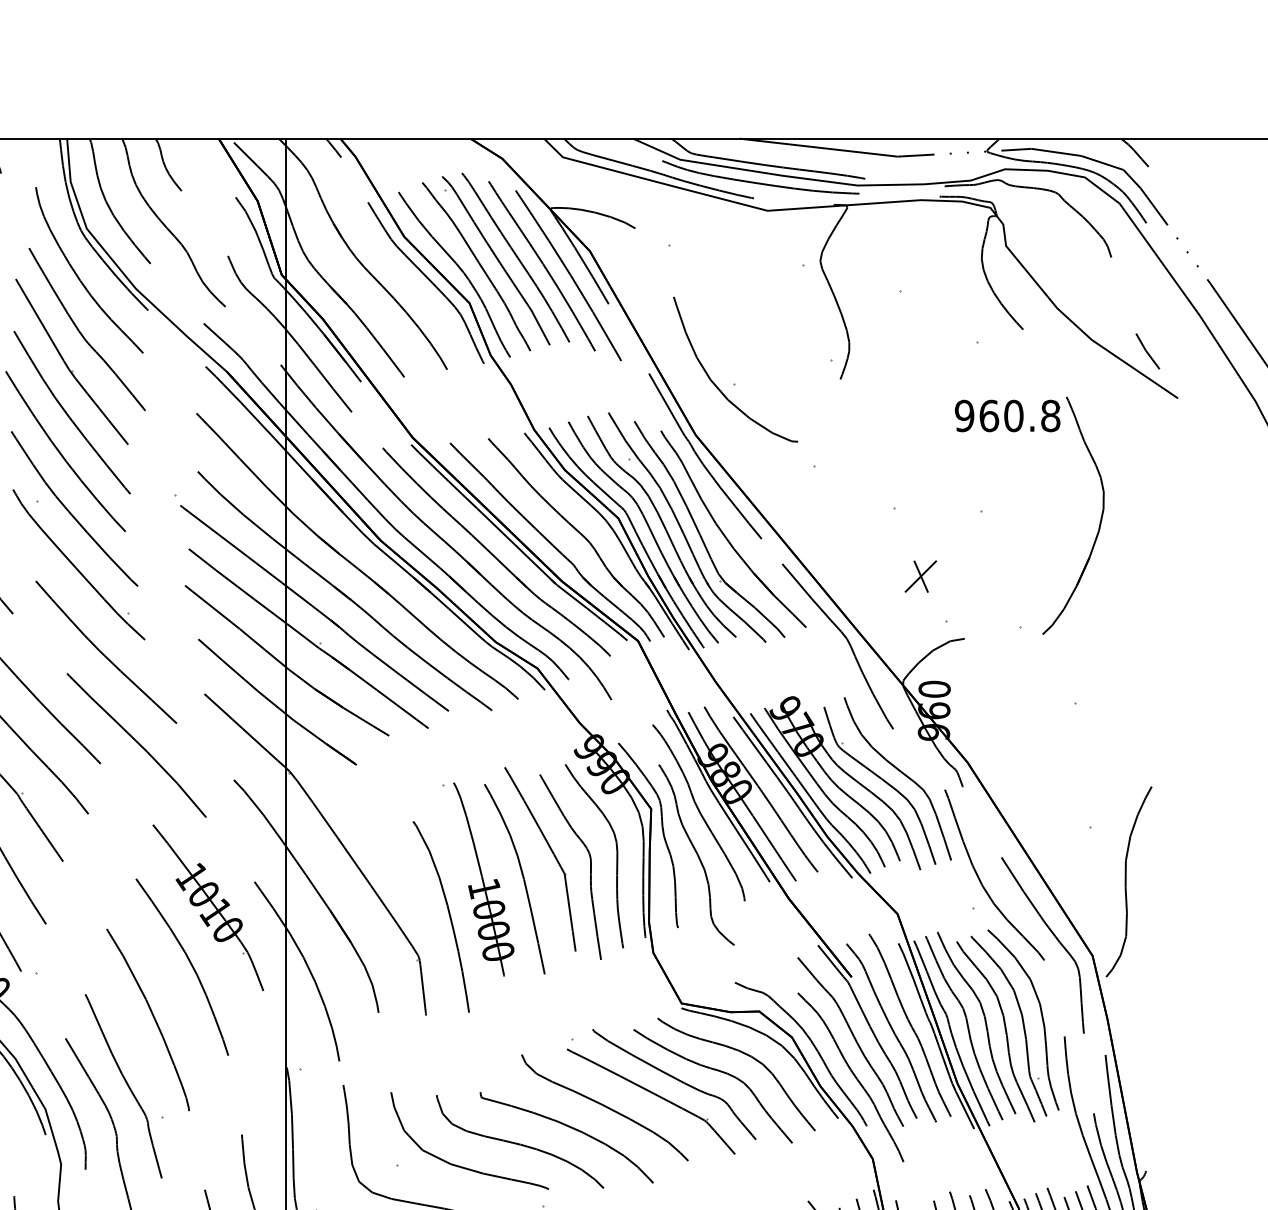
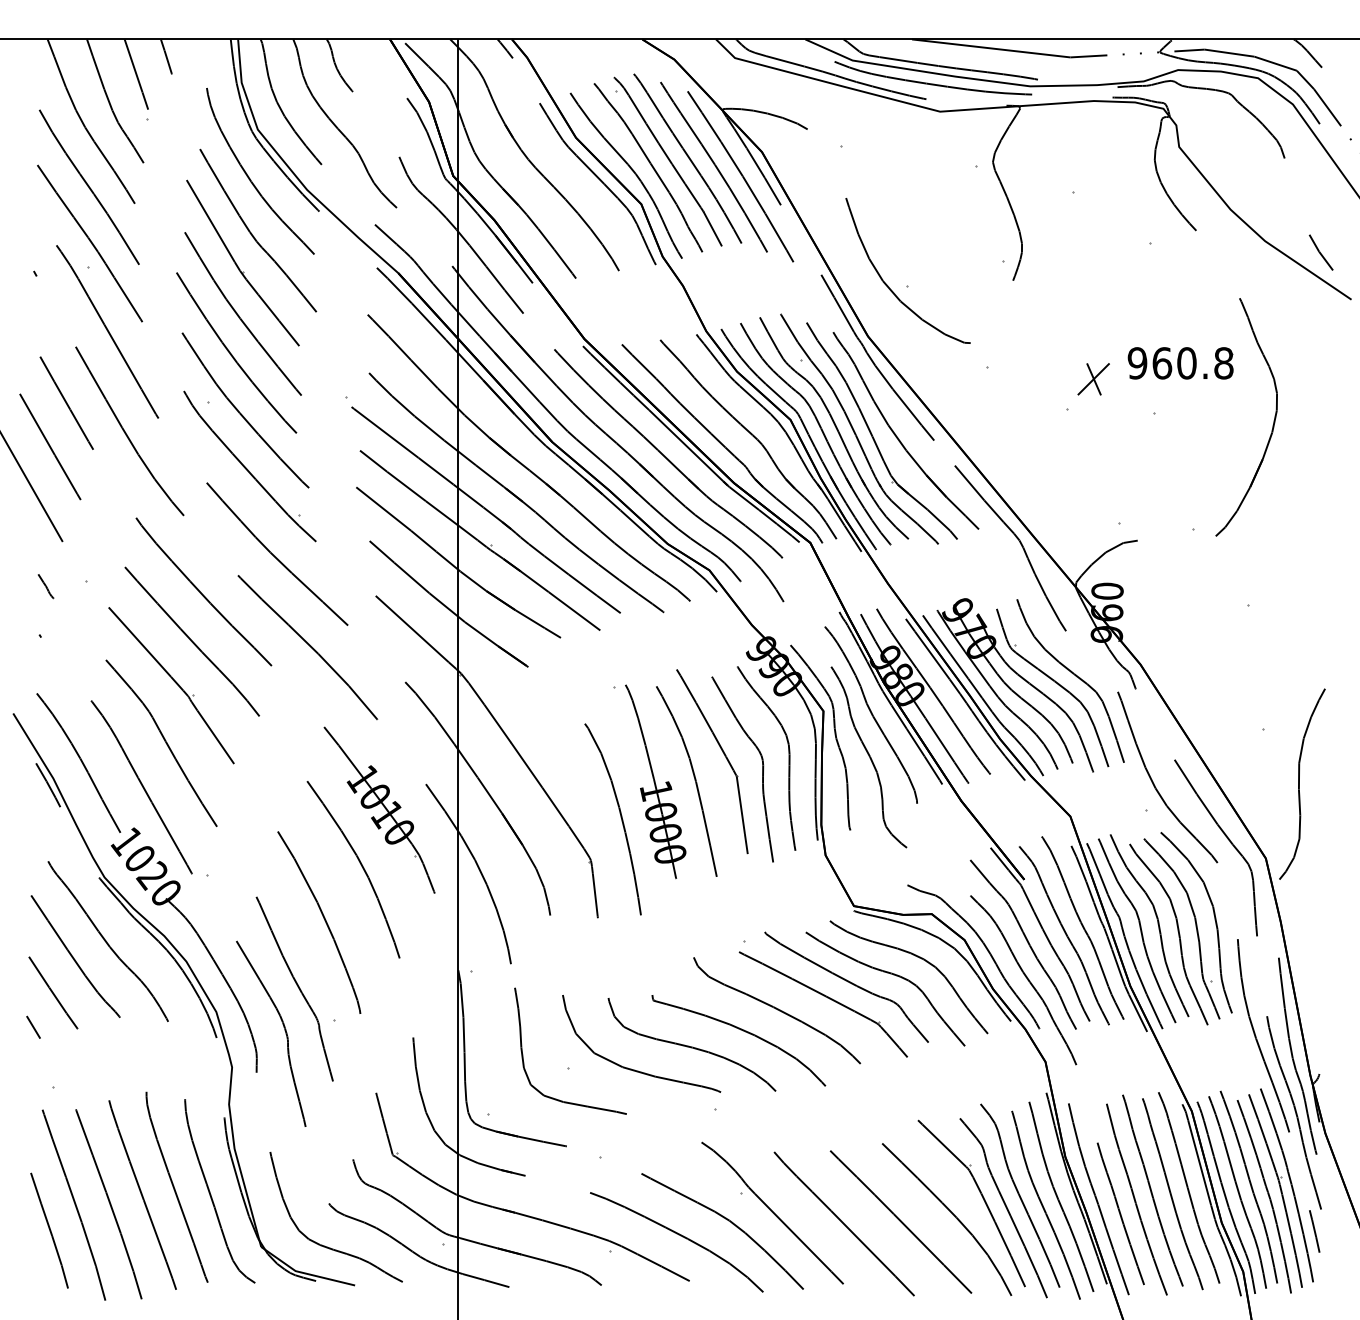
part: (1007, 416) -> (1180, 363), moved
part: (920, 576) -> (1093, 379), moved

